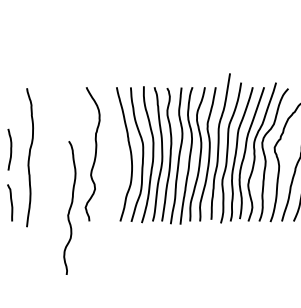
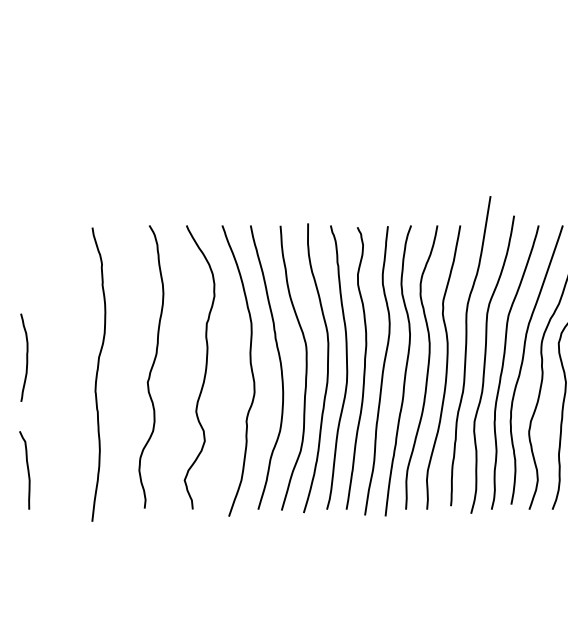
curve: (116, 155) -> (250, 369), added
curve: (29, 157) -> (97, 374), moved
curve: (69, 207) -> (150, 365), moved

